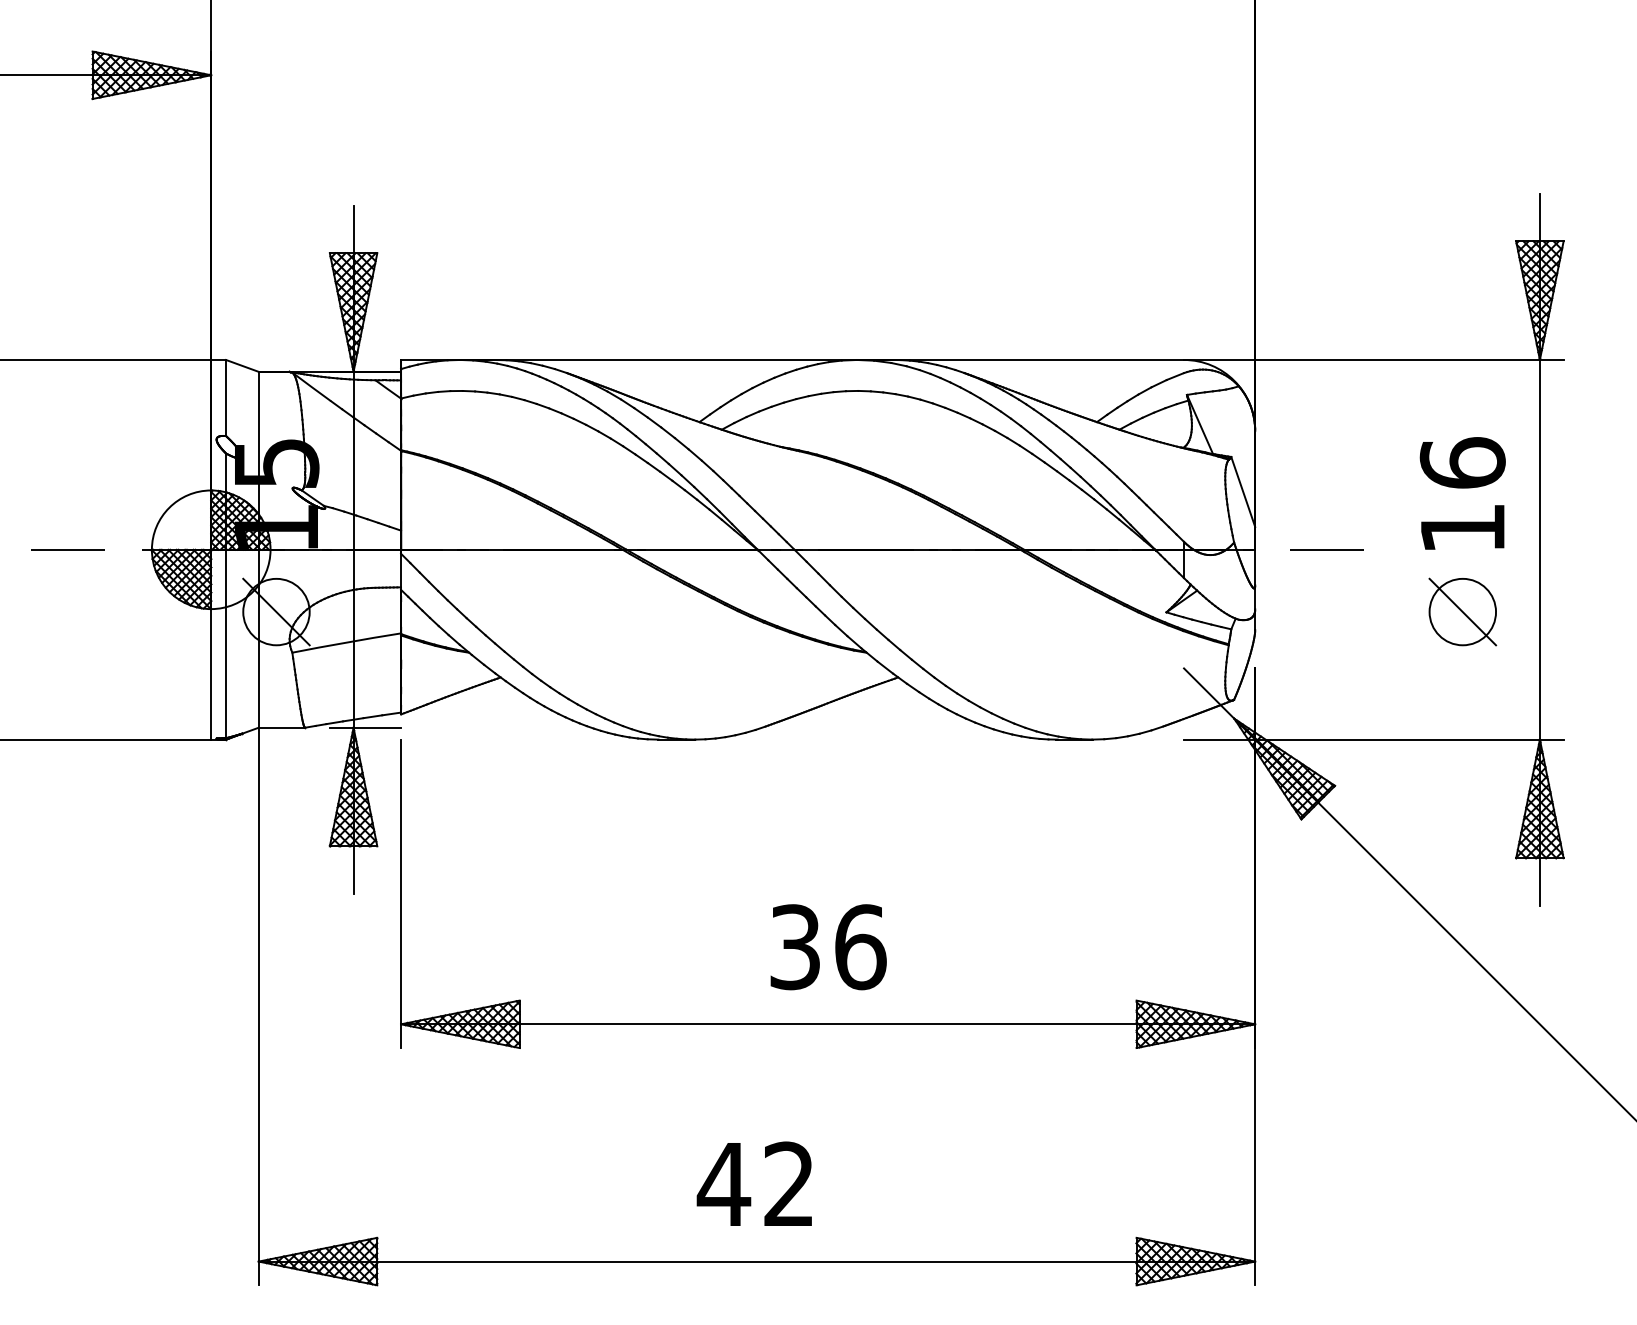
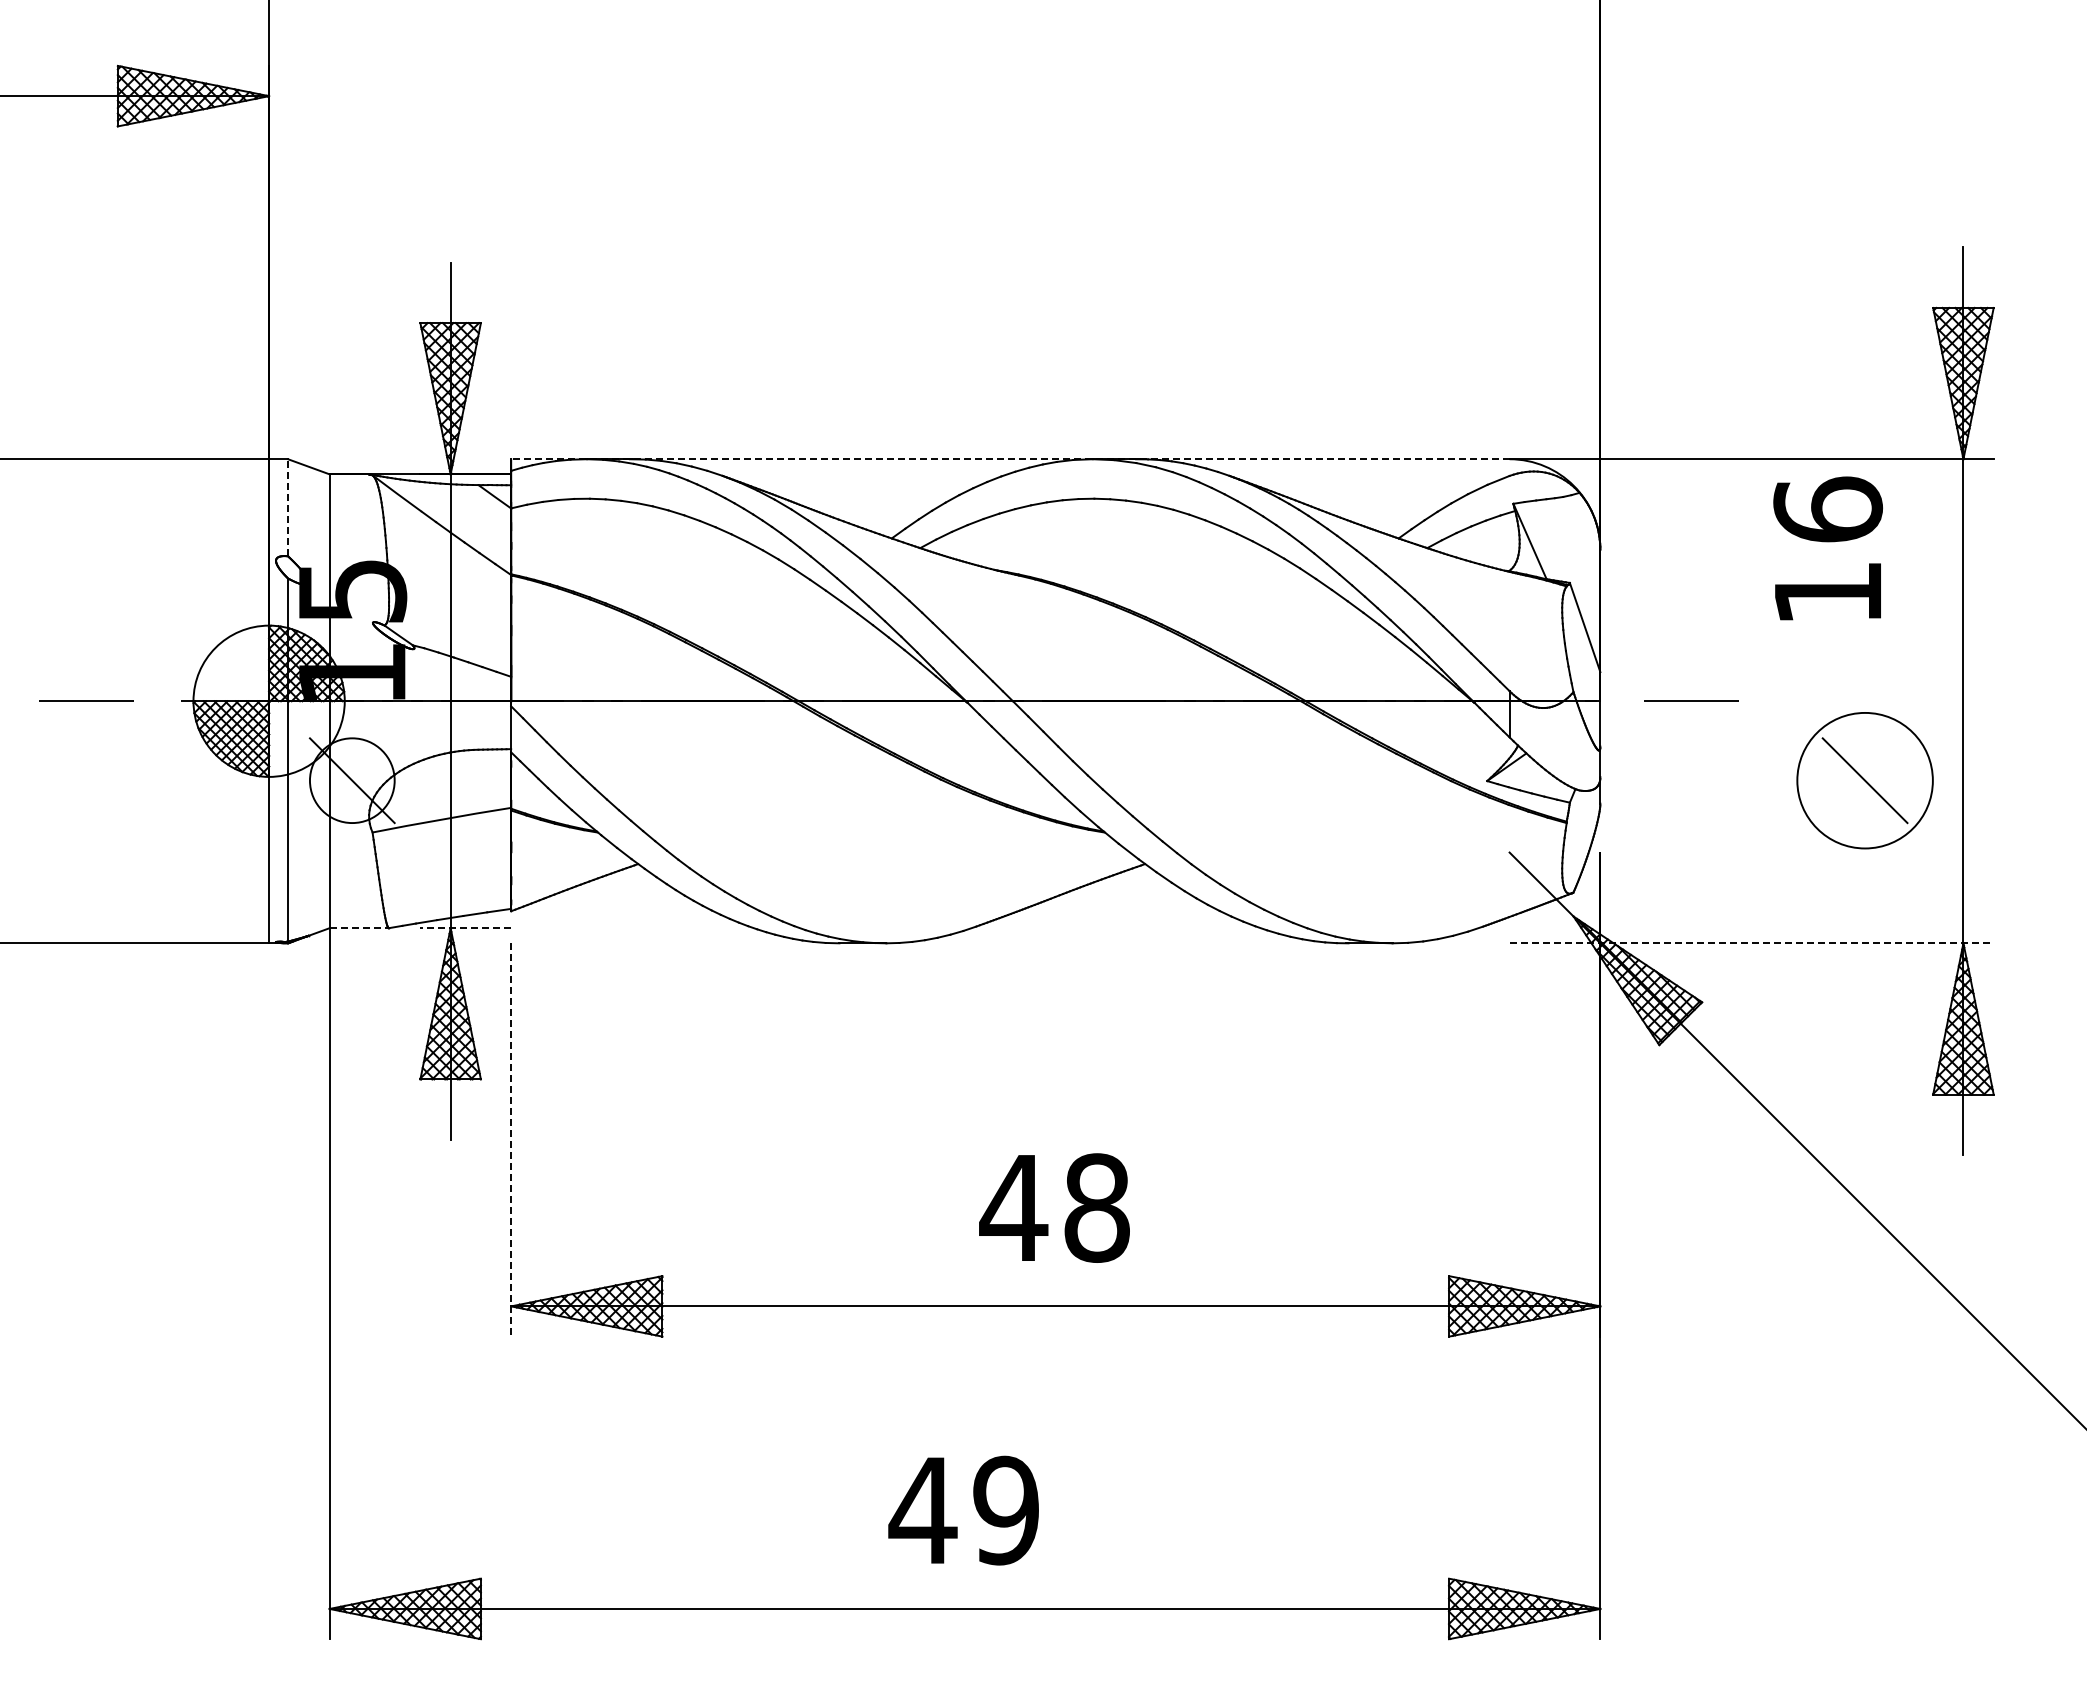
line: (791, 360) -> (1009, 459), solid -> dashed
line: (226, 397) -> (288, 507), solid -> dashed
text: (1462, 493) -> (1827, 548), moved
circle: (1462, 611) -> (1864, 780), size x1.6
line: (282, 727) -> (359, 928), solid -> dashed
line: (365, 727) -> (465, 928), solid -> dashed
line: (1374, 739) -> (1752, 943), solid -> dashed
line: (401, 893) -> (511, 1139), solid -> dashed
text: (827, 946) -> (1054, 1207), 36 -> 48
text: (788, 1184) -> (1005, 1510), 42 -> 49

